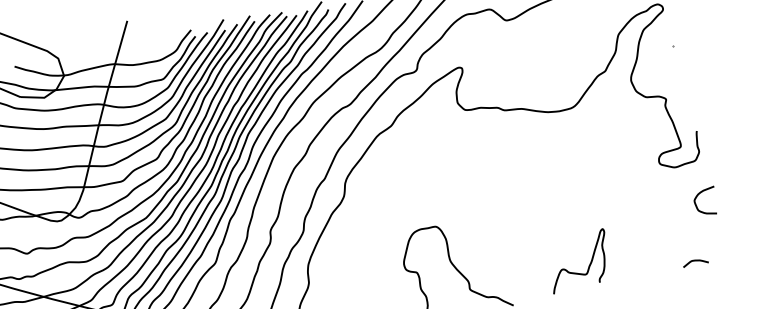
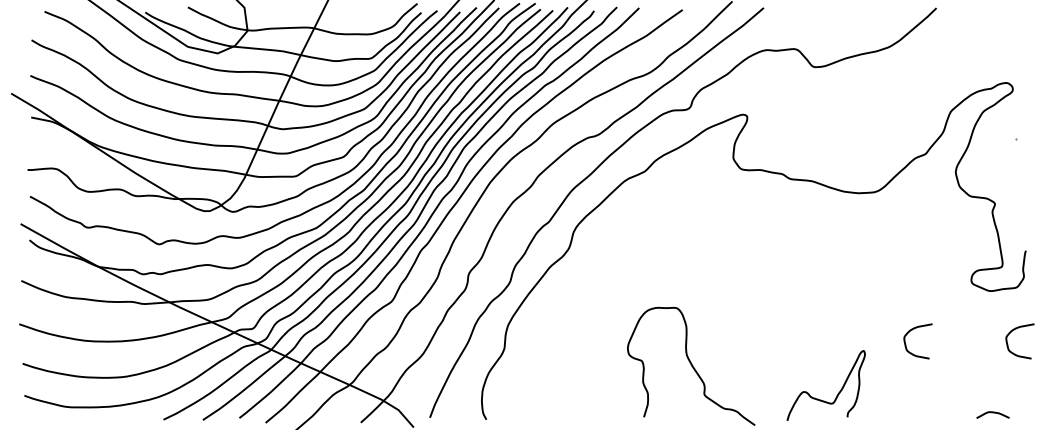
curve: (618, 220) -> (906, 344), added
curve: (588, 265) -> (837, 393), moved

